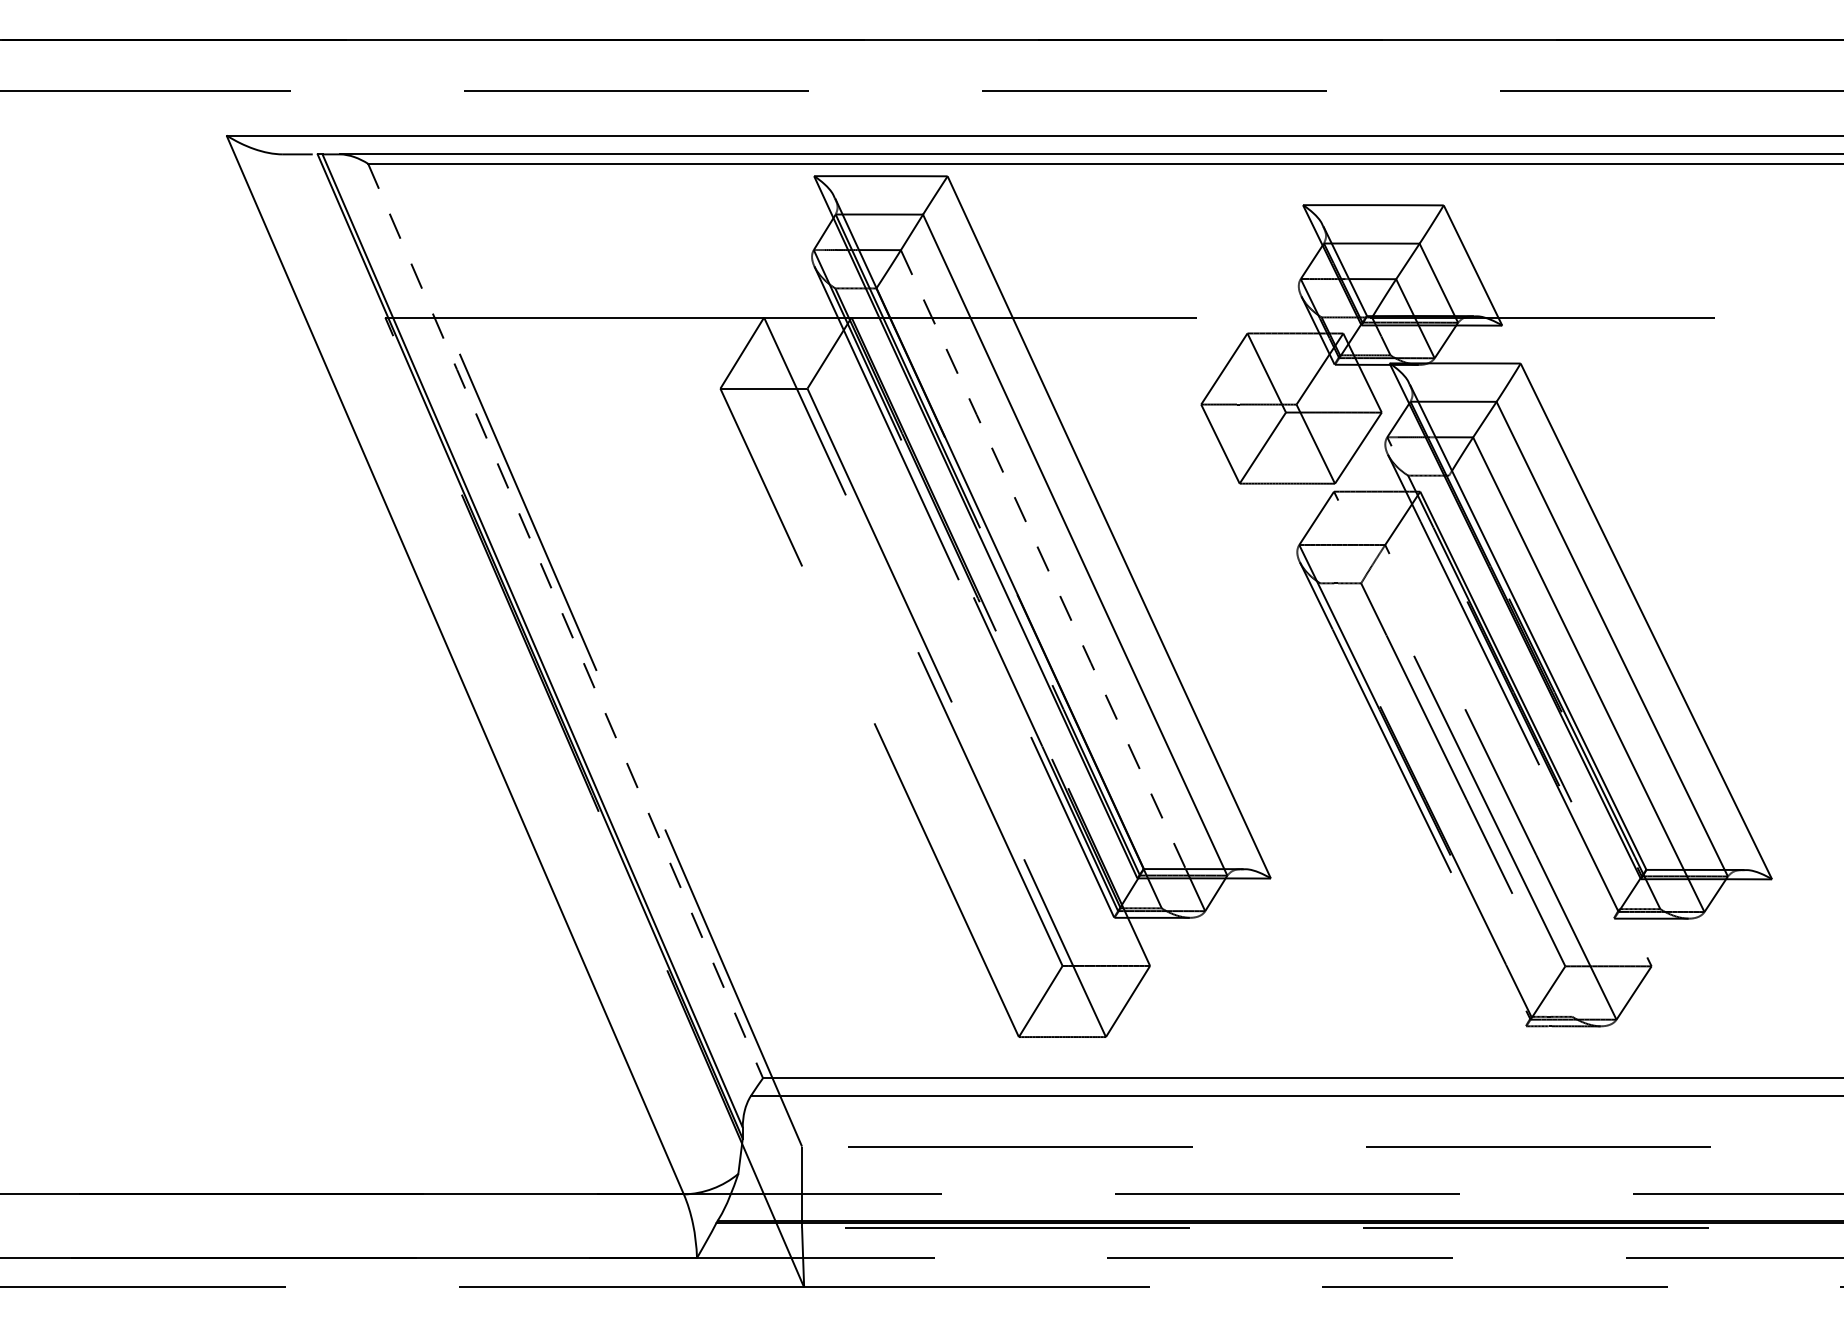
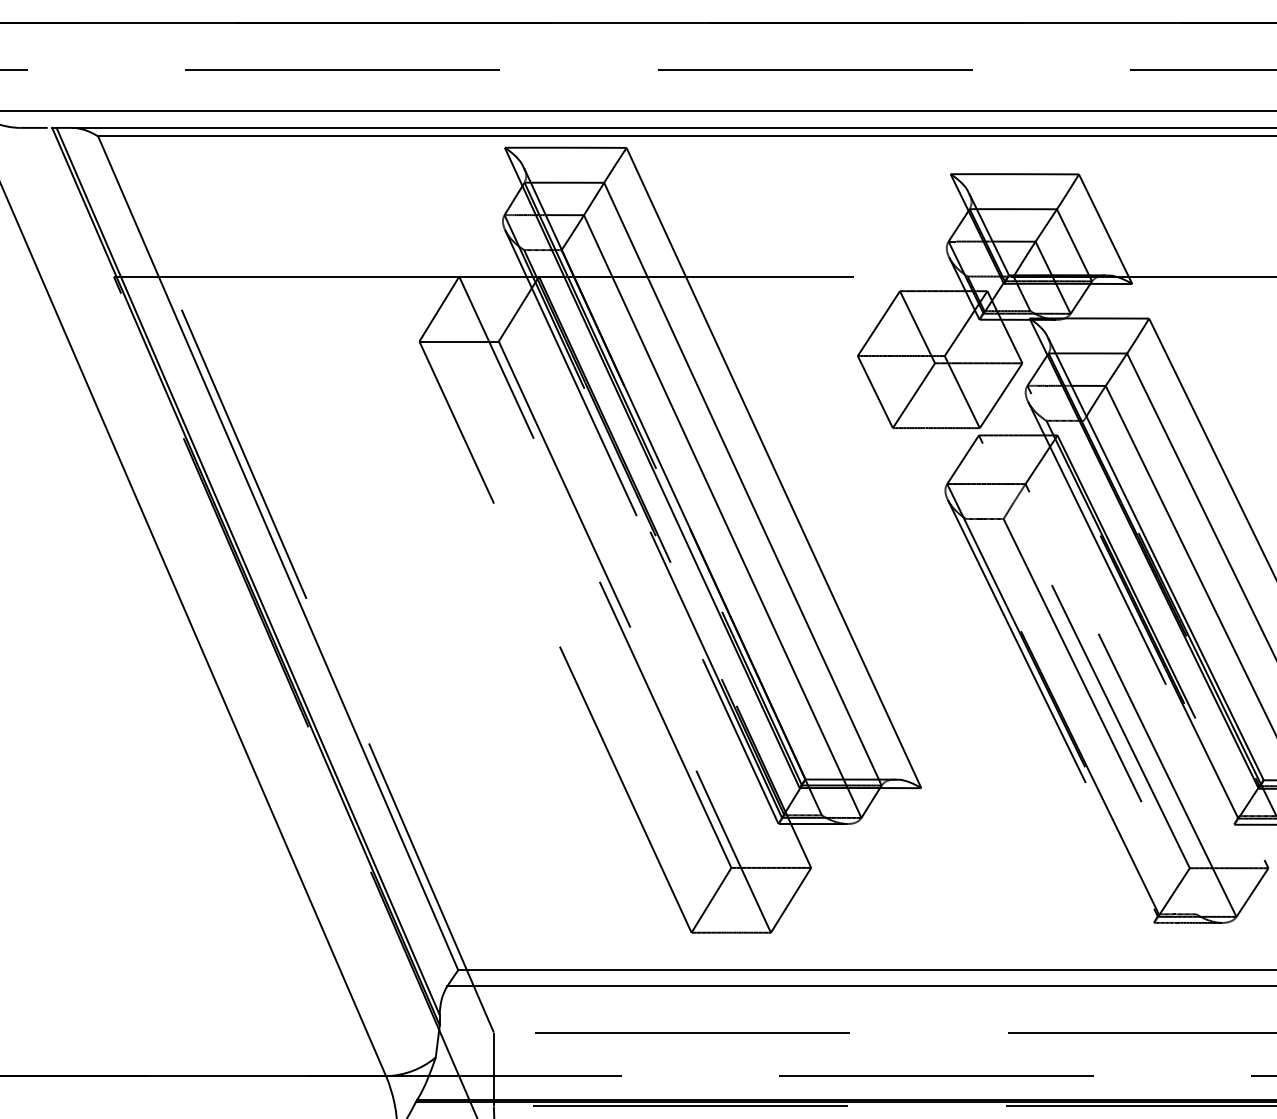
line: (1043, 559) -> (714, 497), dashed -> solid
line: (565, 620) -> (278, 552), dashed -> solid

